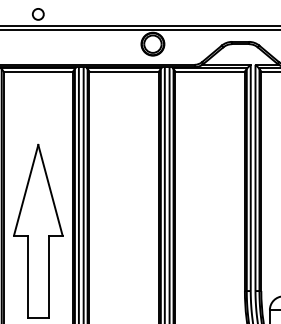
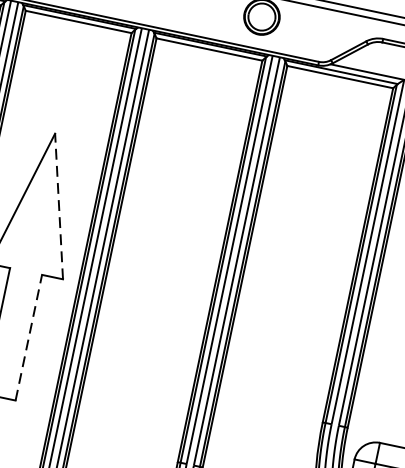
line: (50, 190) -> (59, 206), solid -> dashed
line: (48, 276) -> (28, 337), solid -> dashed

